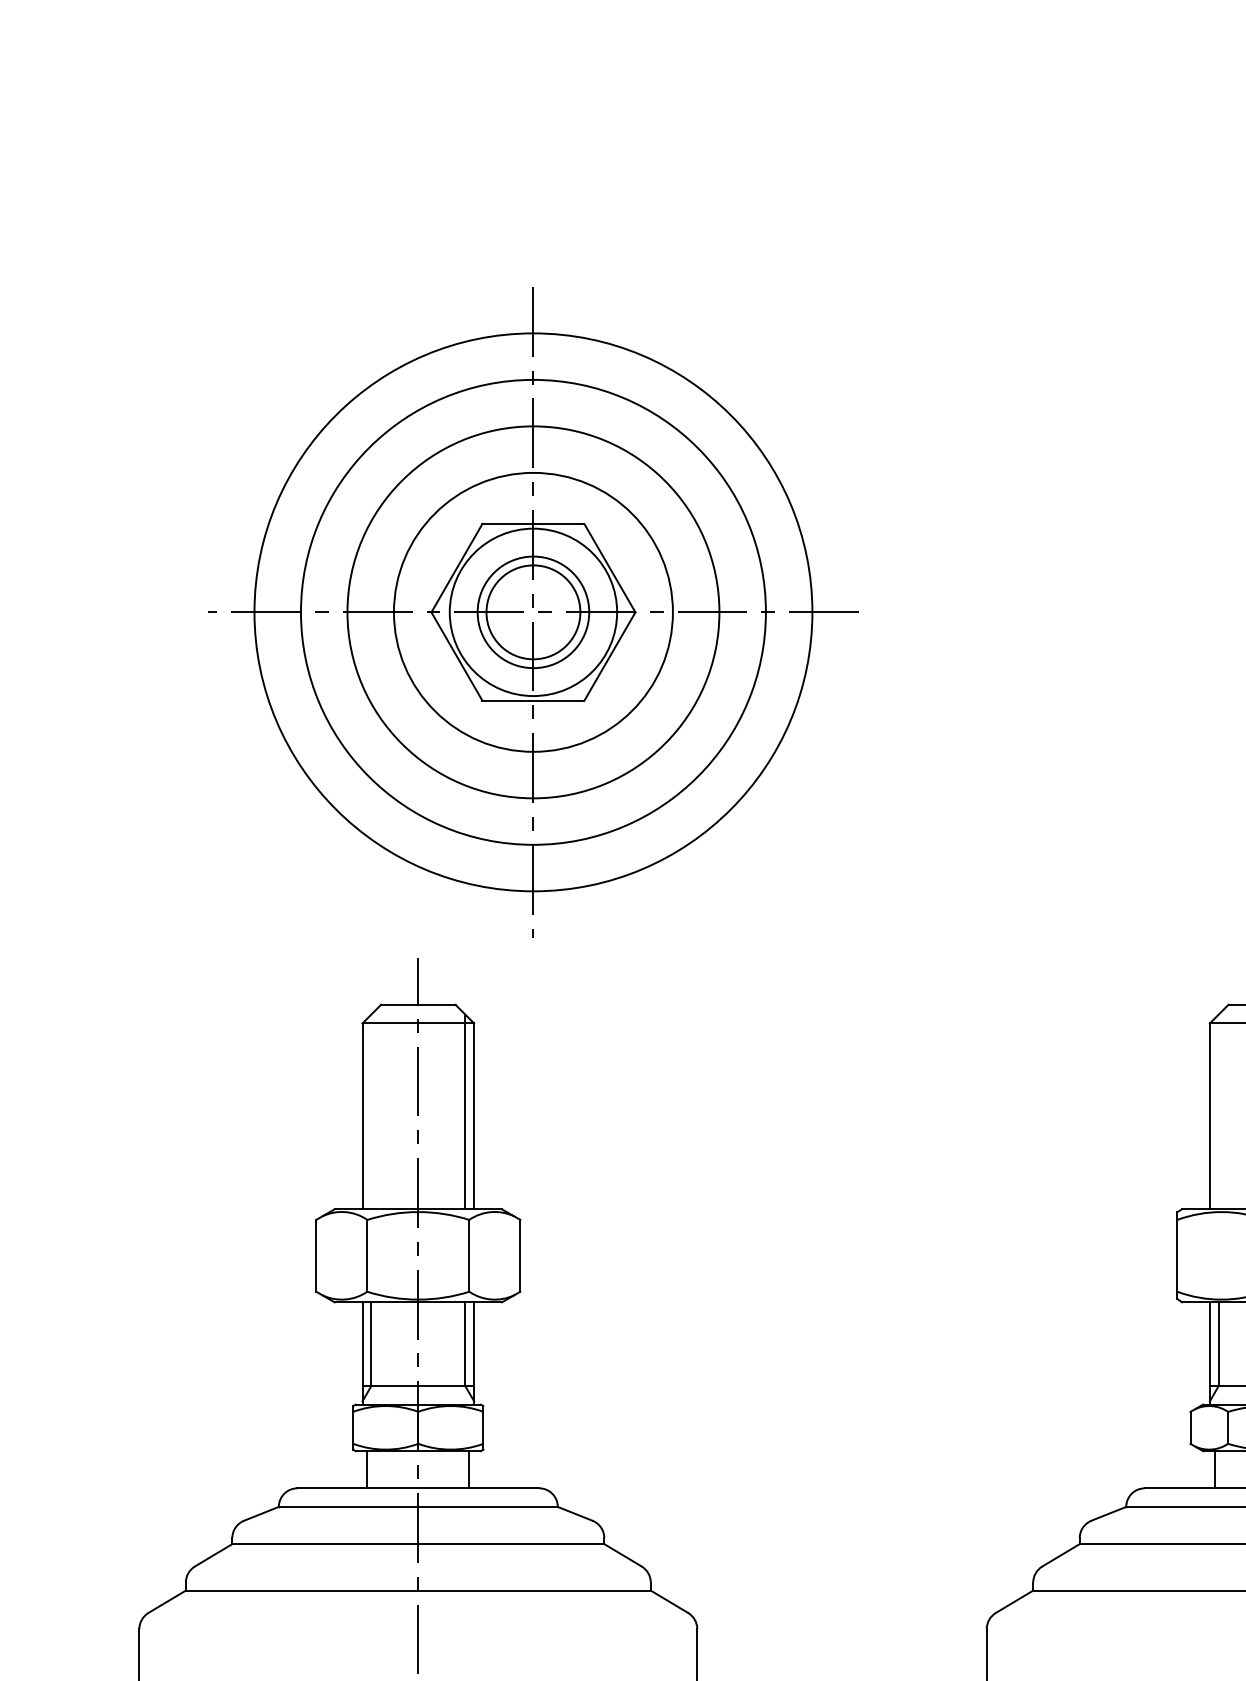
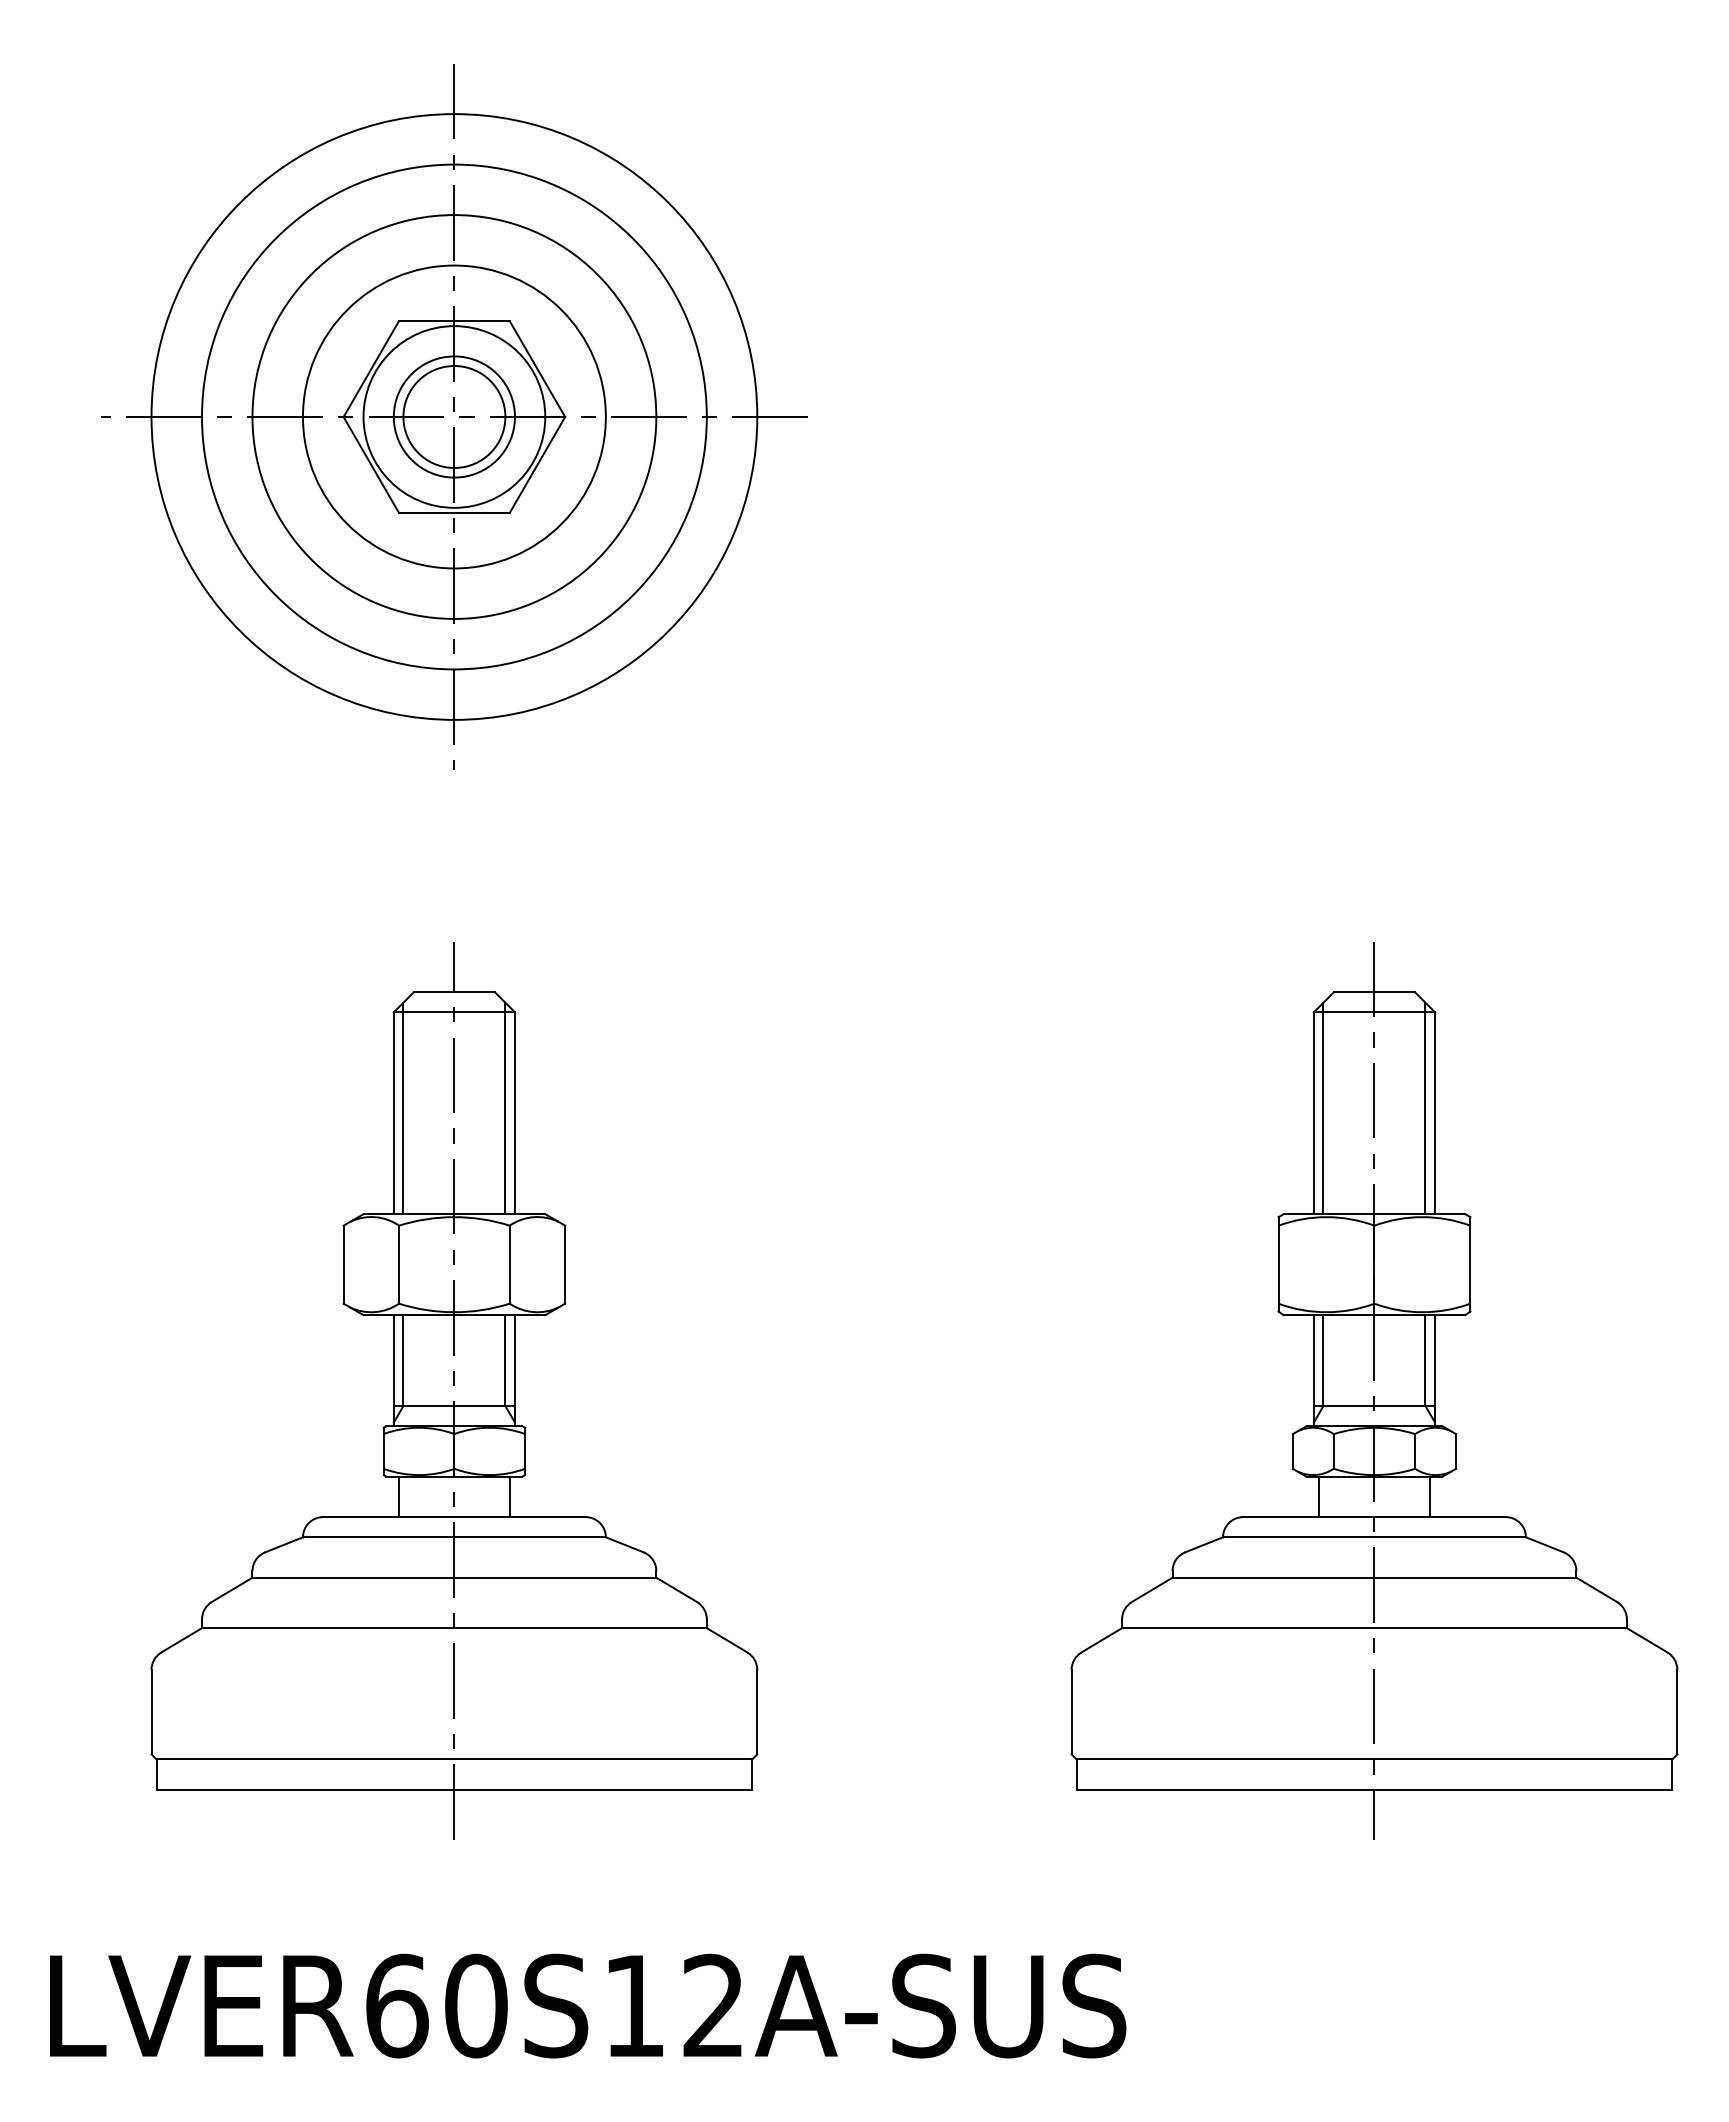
part: (533, 611) -> (454, 416), moved
line: (371, 1112) -> (403, 1108), added
line: (1218, 1112) -> (1323, 1108), added

